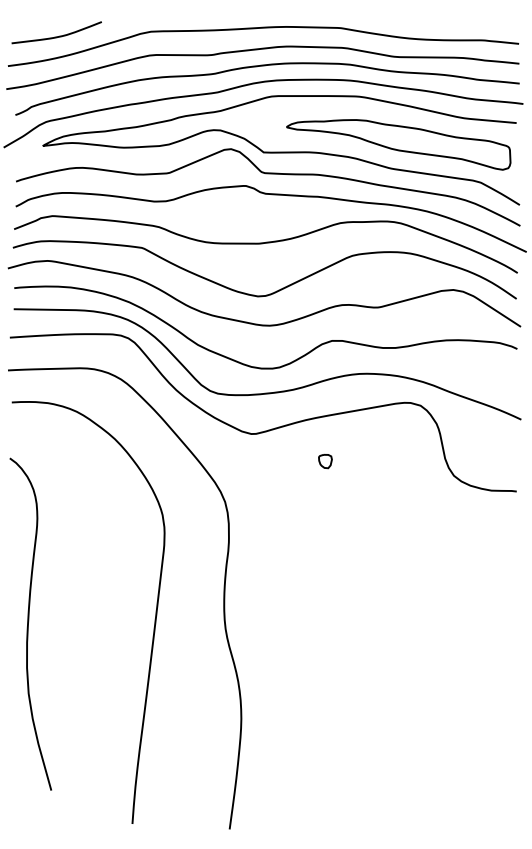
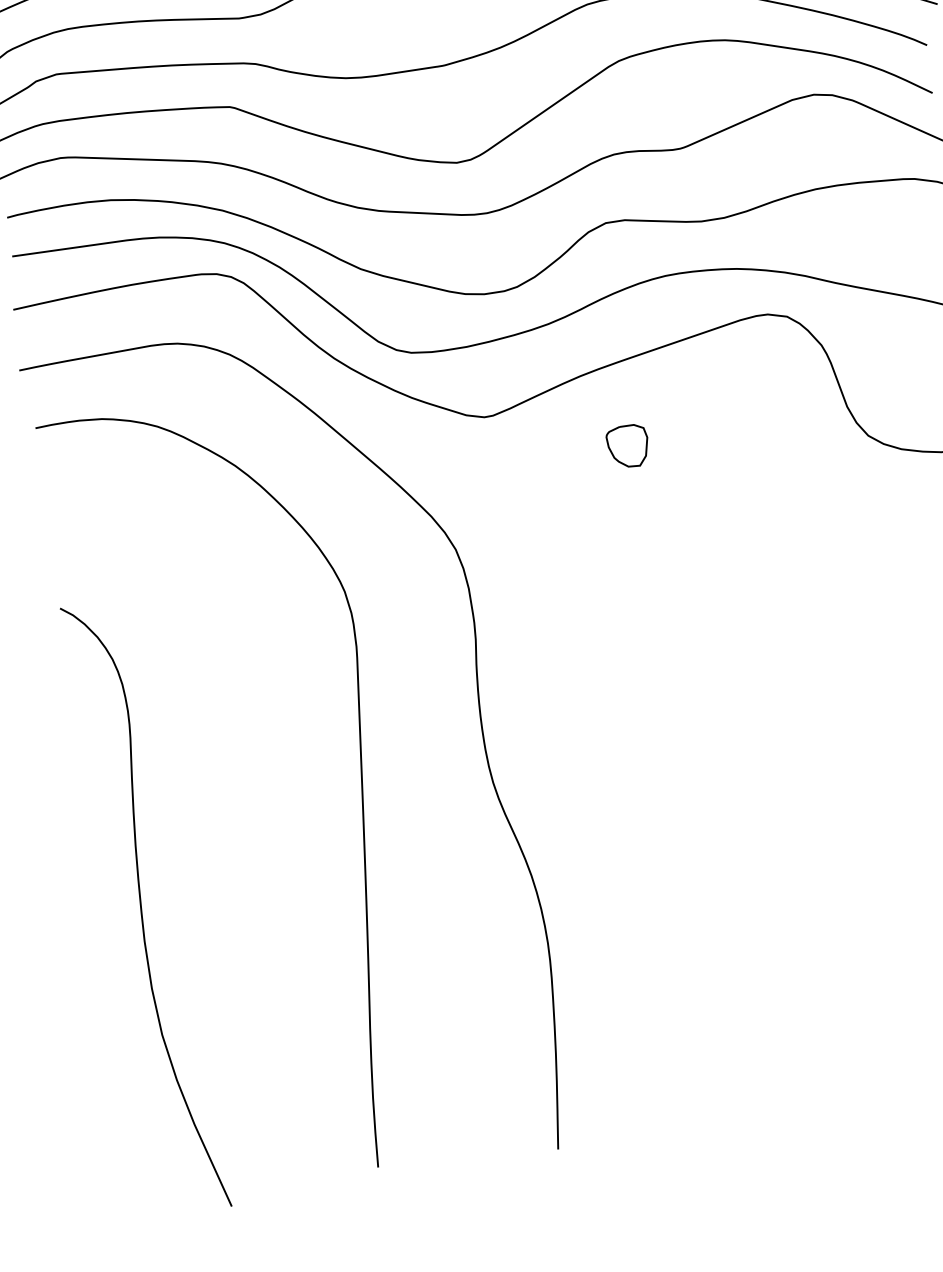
part: (325, 461) -> (628, 446), size x1.67
curve: (28, 623) -> (141, 906), moved

